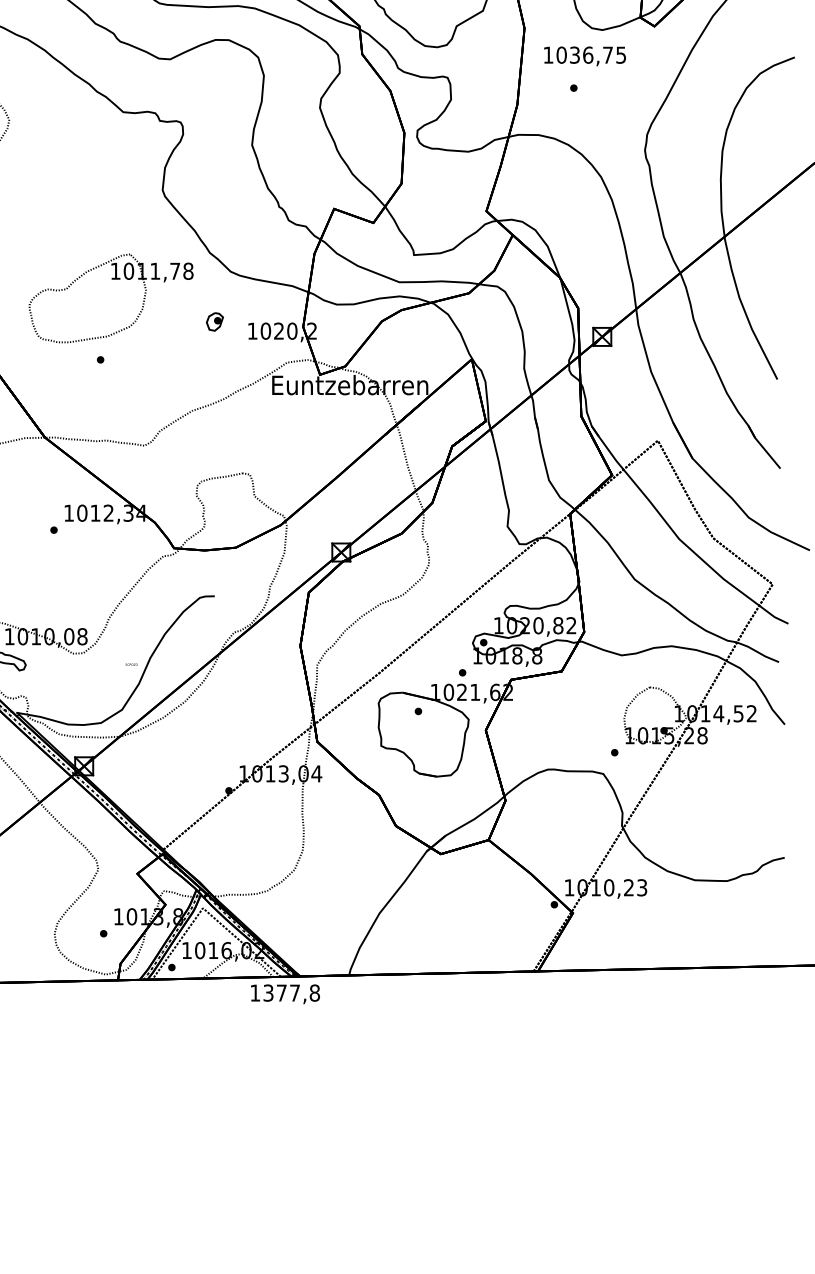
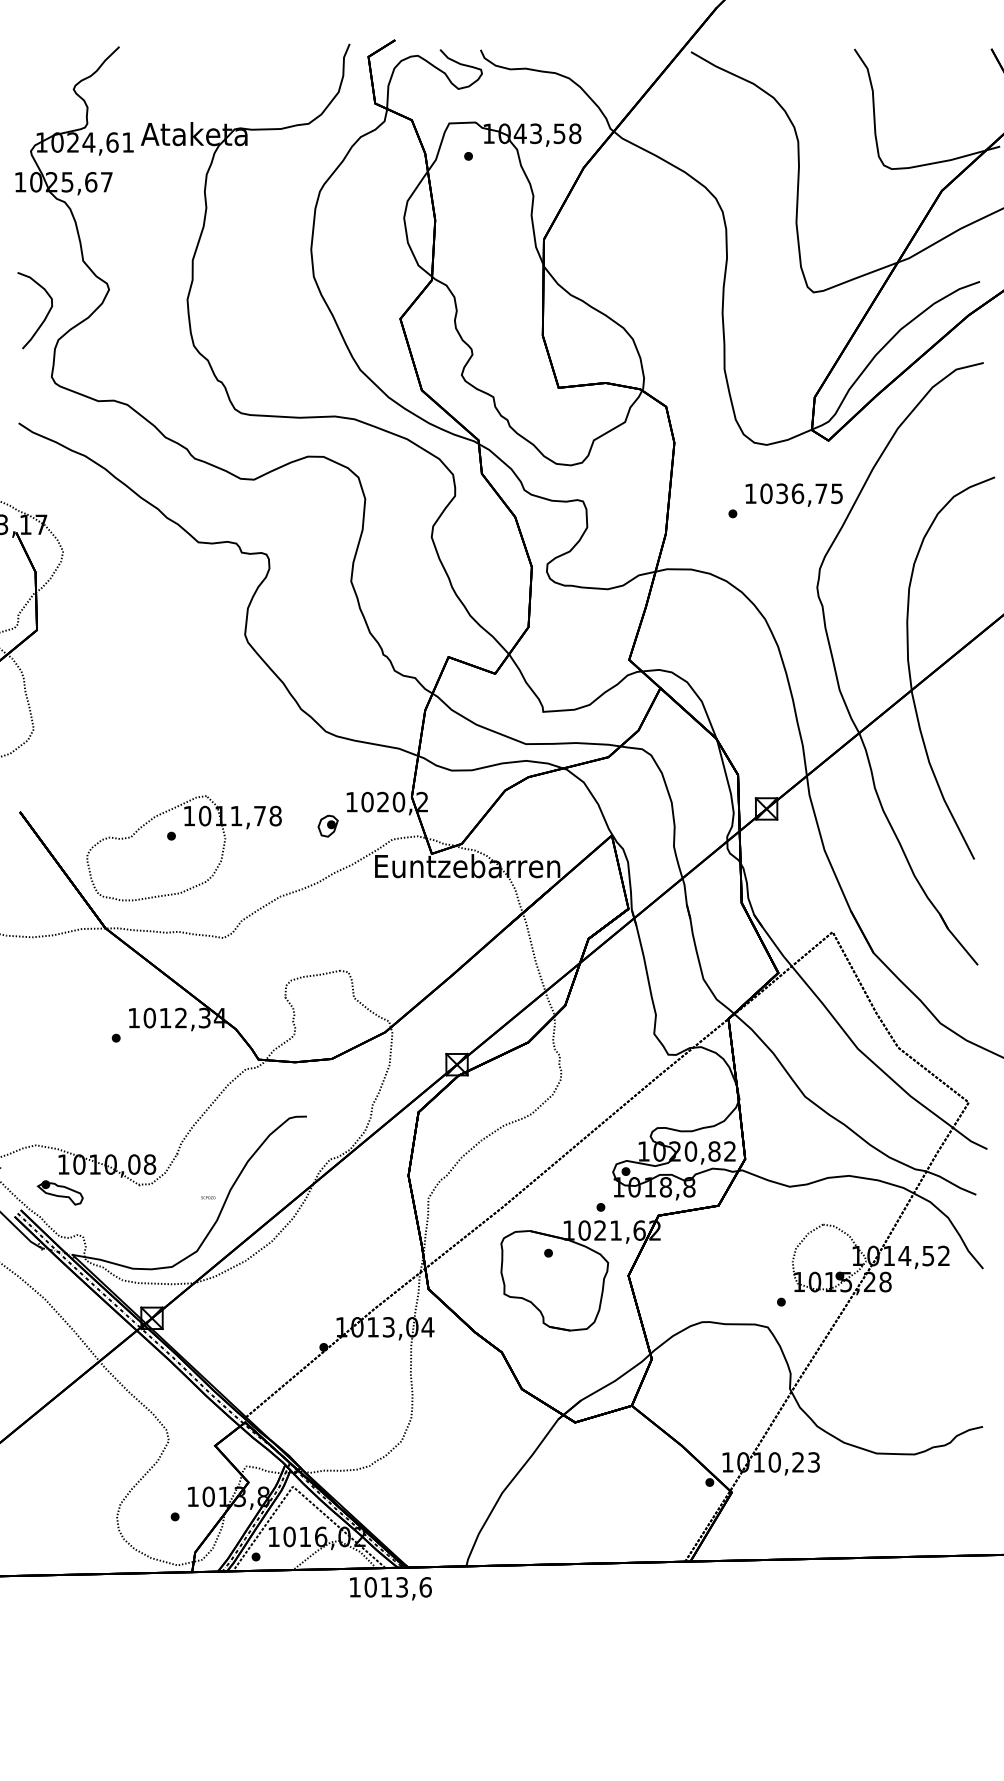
text: (584, 55) -> (793, 494), moved
part: (112, 280) -> (185, 826), moved
part: (214, 321) -> (327, 825), moved
text: (291, 993) -> (397, 1587), 1377,8 -> 1013,6

